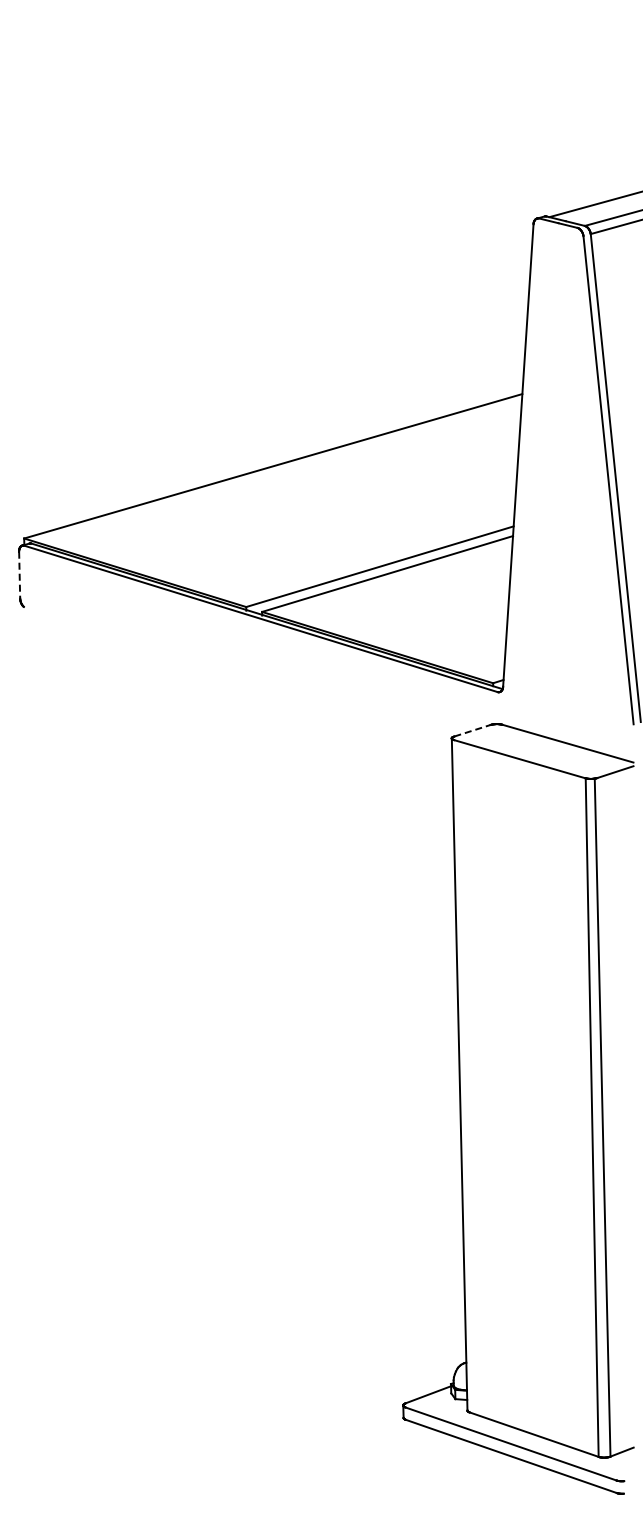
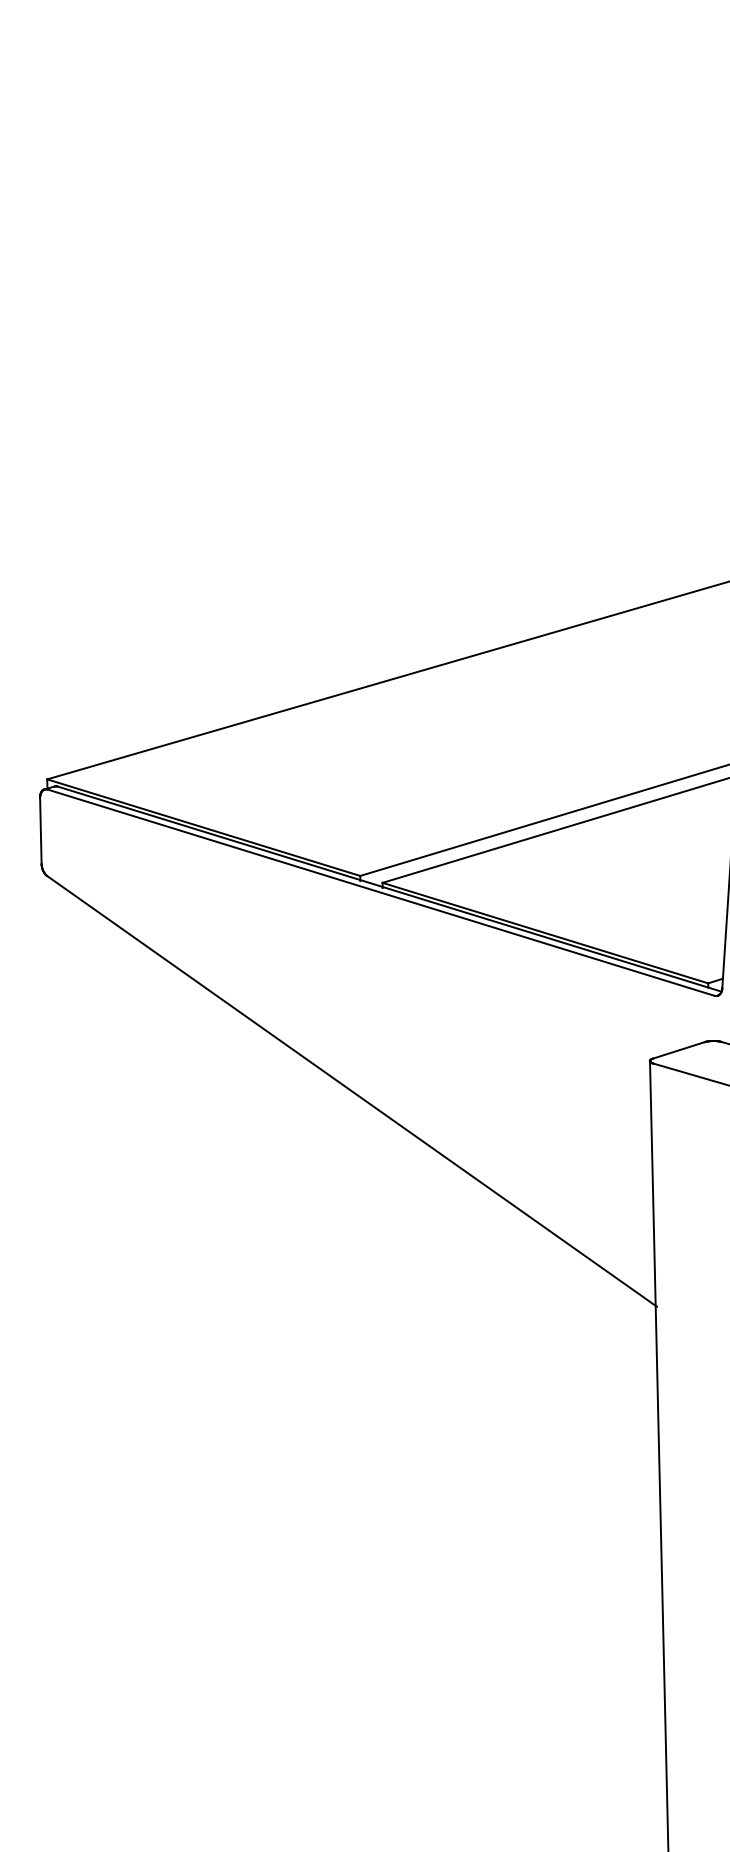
line: (19, 575) -> (40, 831), dashed -> solid
line: (472, 730) -> (679, 1049), dashed -> solid
line: (239, 759) -> (350, 1090), added

